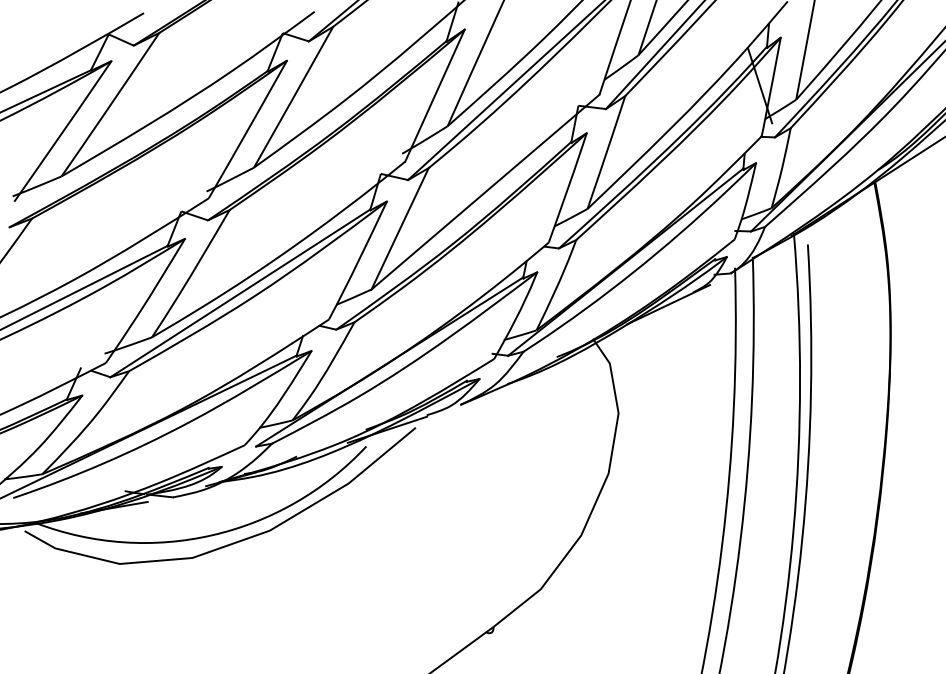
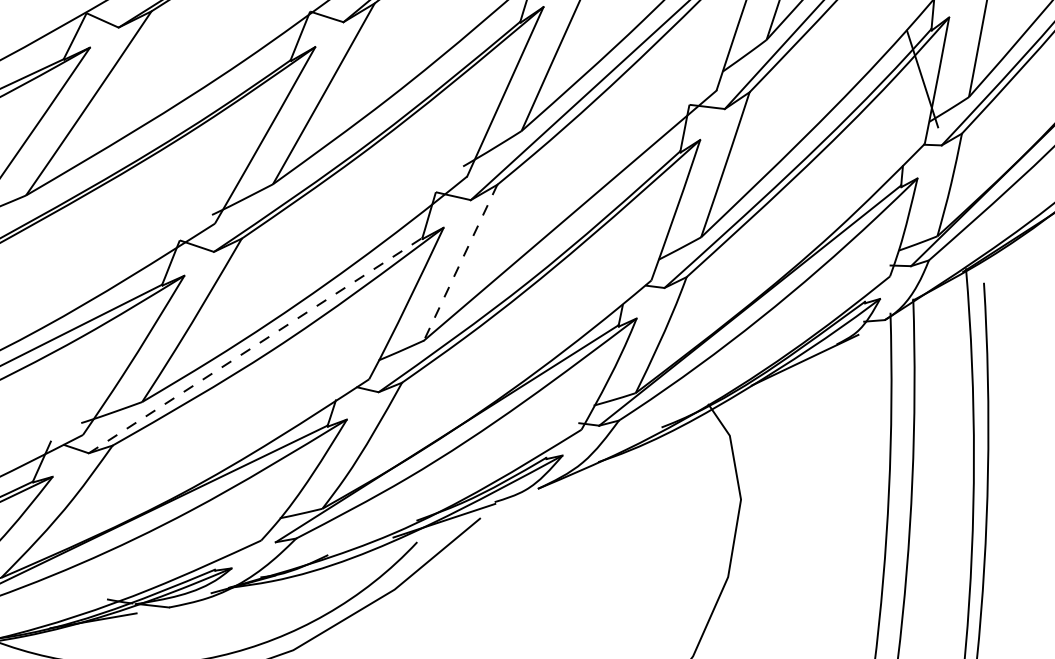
line: (399, 229) -> (459, 263), solid -> dashed
line: (240, 293) -> (255, 345), solid -> dashed

